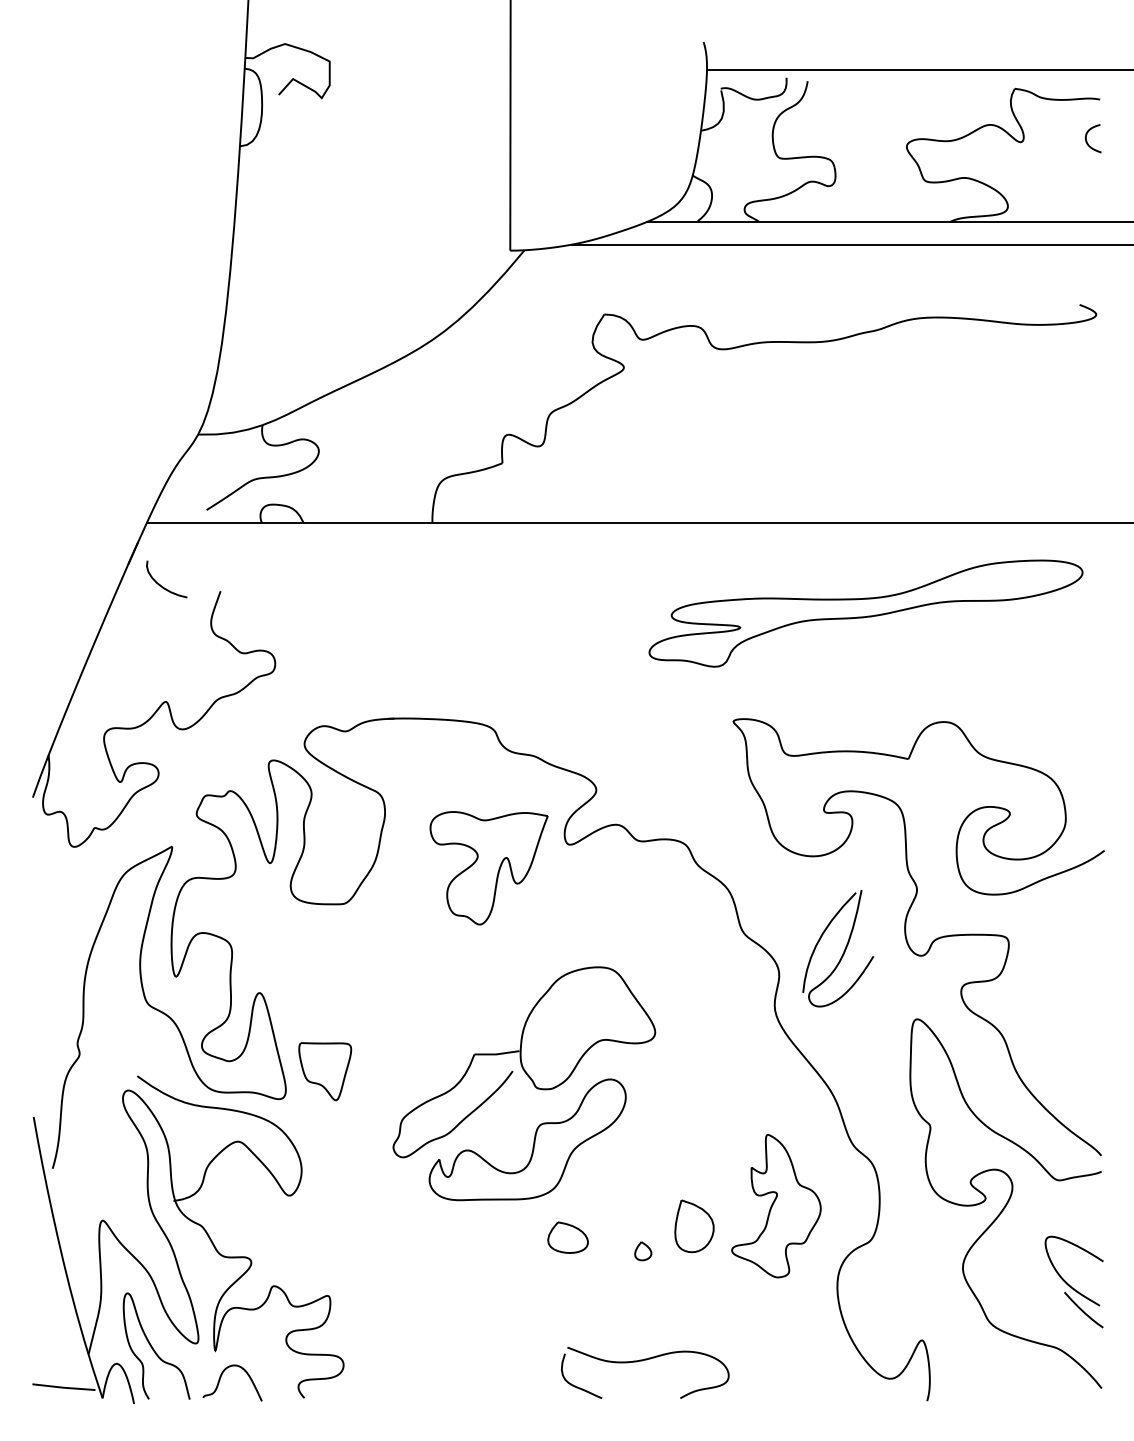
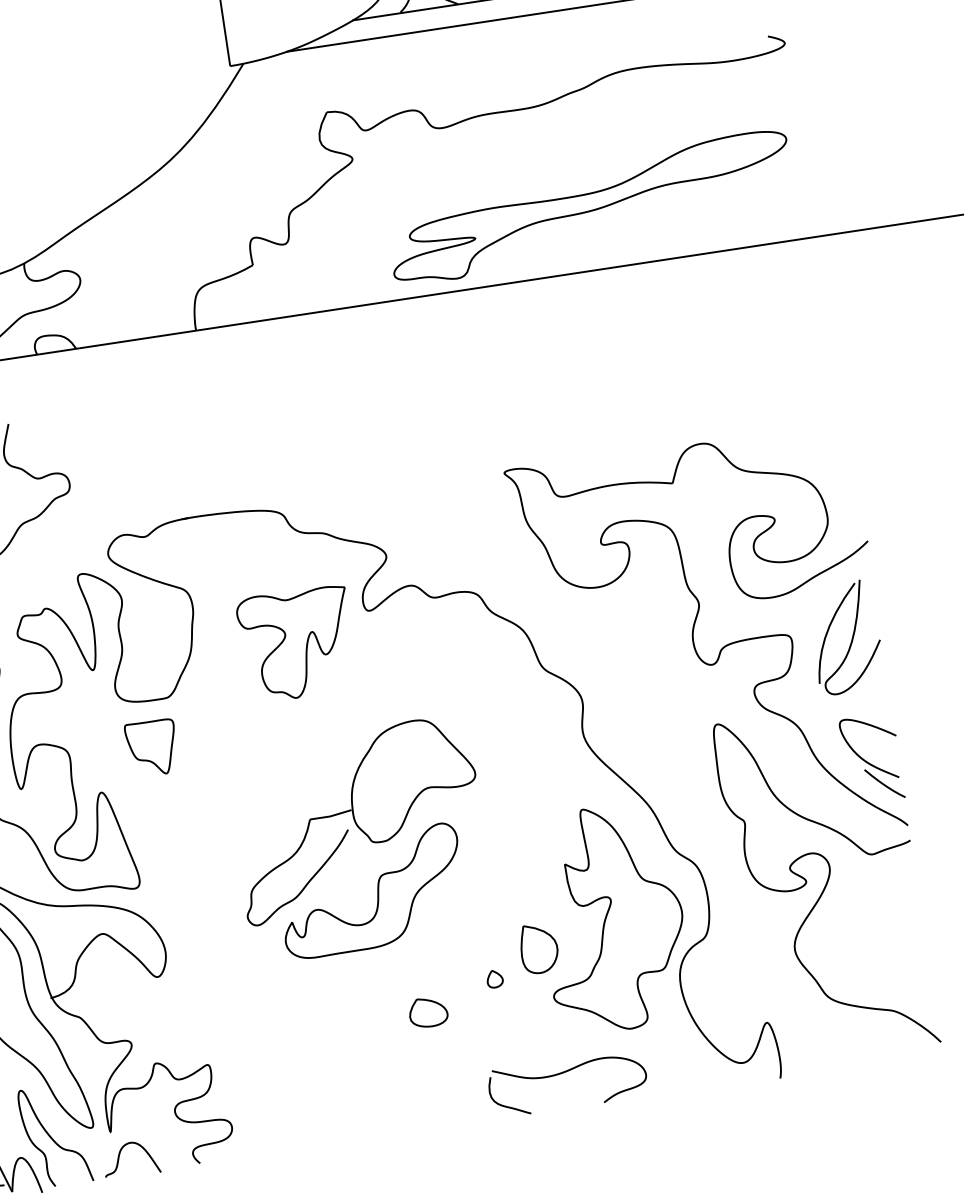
part: (865, 613) -> (589, 207), moved
part: (838, 948) -> (846, 637), moved
part: (325, 1071) -> (152, 748), moved
part: (776, 1205) -> (612, 917), size x1.67
part: (567, 1237) -> (427, 1012), moved
part: (1073, 1281) -> (871, 758), moved
part: (642, 1361) -> (563, 1073), moved

